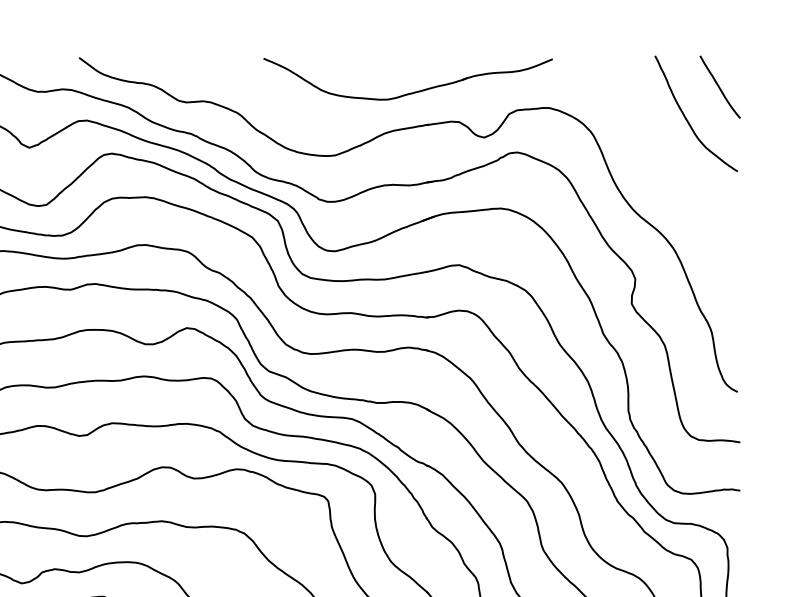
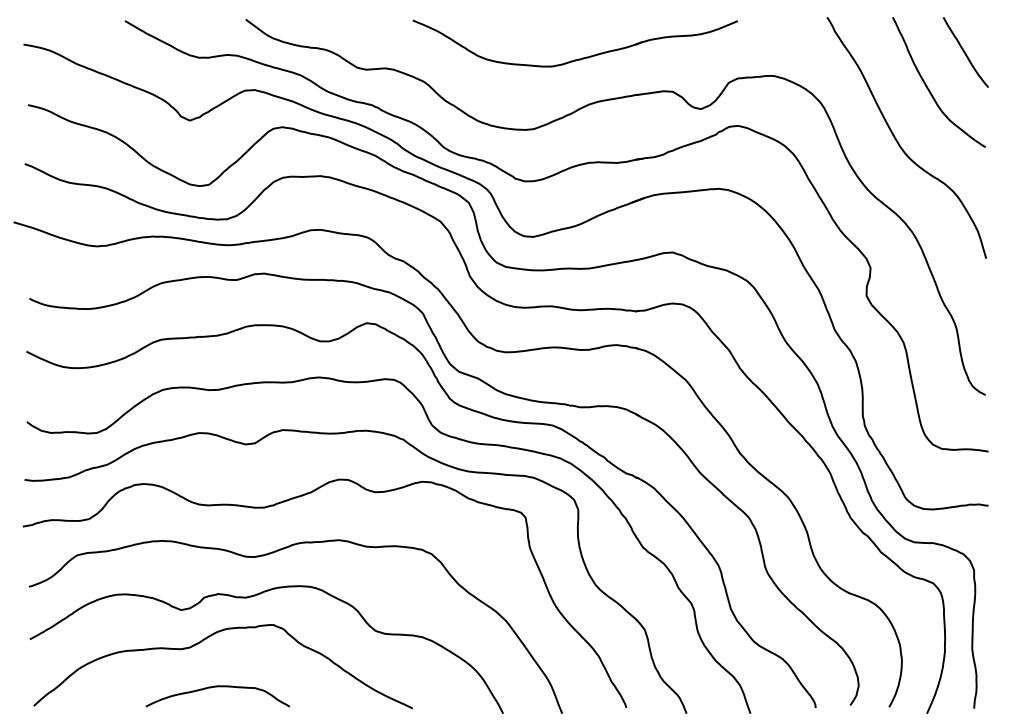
part: (410, 92) -> (578, 58), moved
curve: (660, 166) -> (898, 141), added

